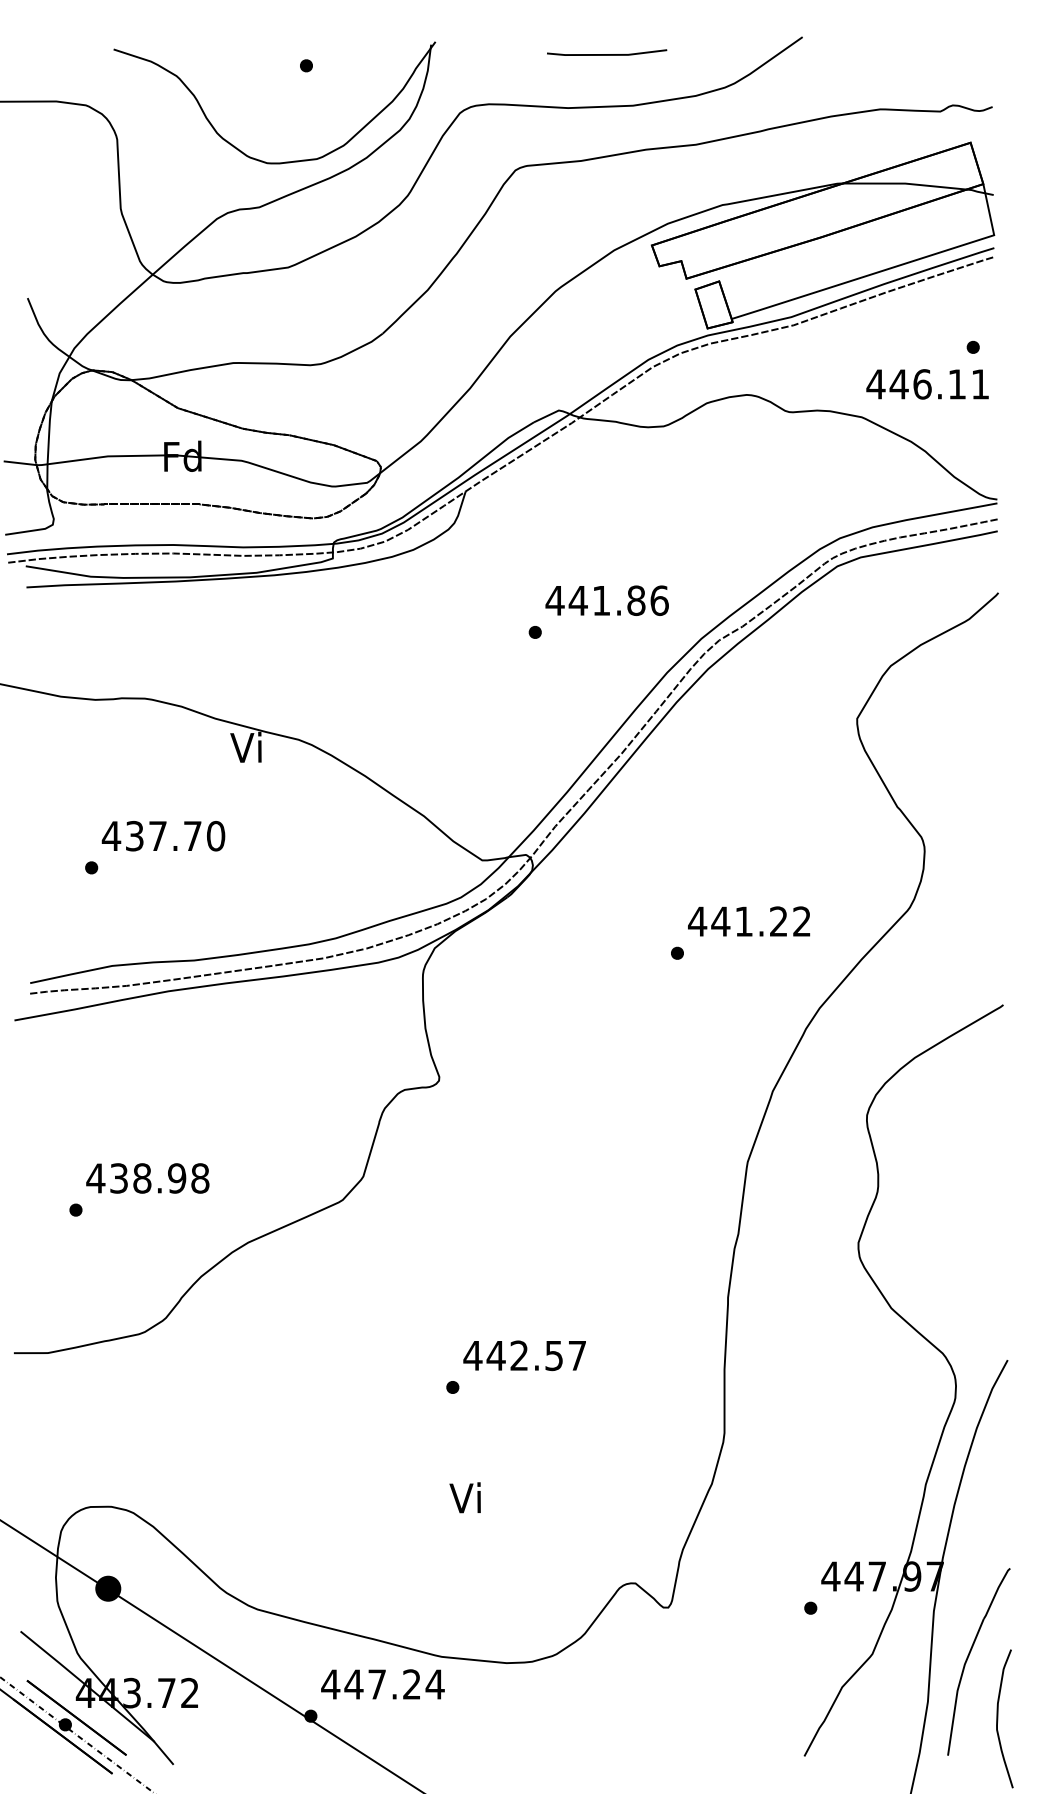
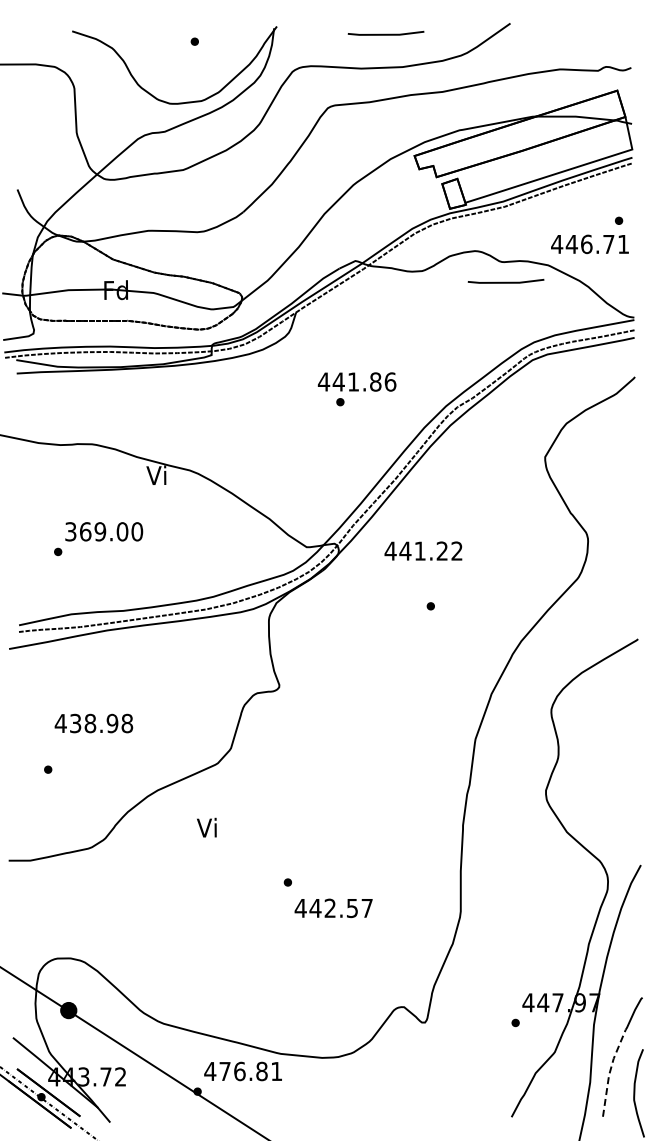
text: (956, 384) -> (608, 244), 446.11 -> 446.71
line: (794, 442) -> (505, 281), added
text: (606, 599) -> (356, 381), moved
text: (151, 835) -> (96, 531), 437.70 -> 369.00
text: (749, 920) -> (423, 550), moved
text: (147, 1178) -> (93, 723), moved
text: (524, 1355) -> (333, 908), moved
text: (464, 1497) -> (206, 827), moved
text: (393, 1684) -> (250, 1071), 447.24 -> 476.81
line: (959, 1684) -> (610, 1071), solid -> dashed

